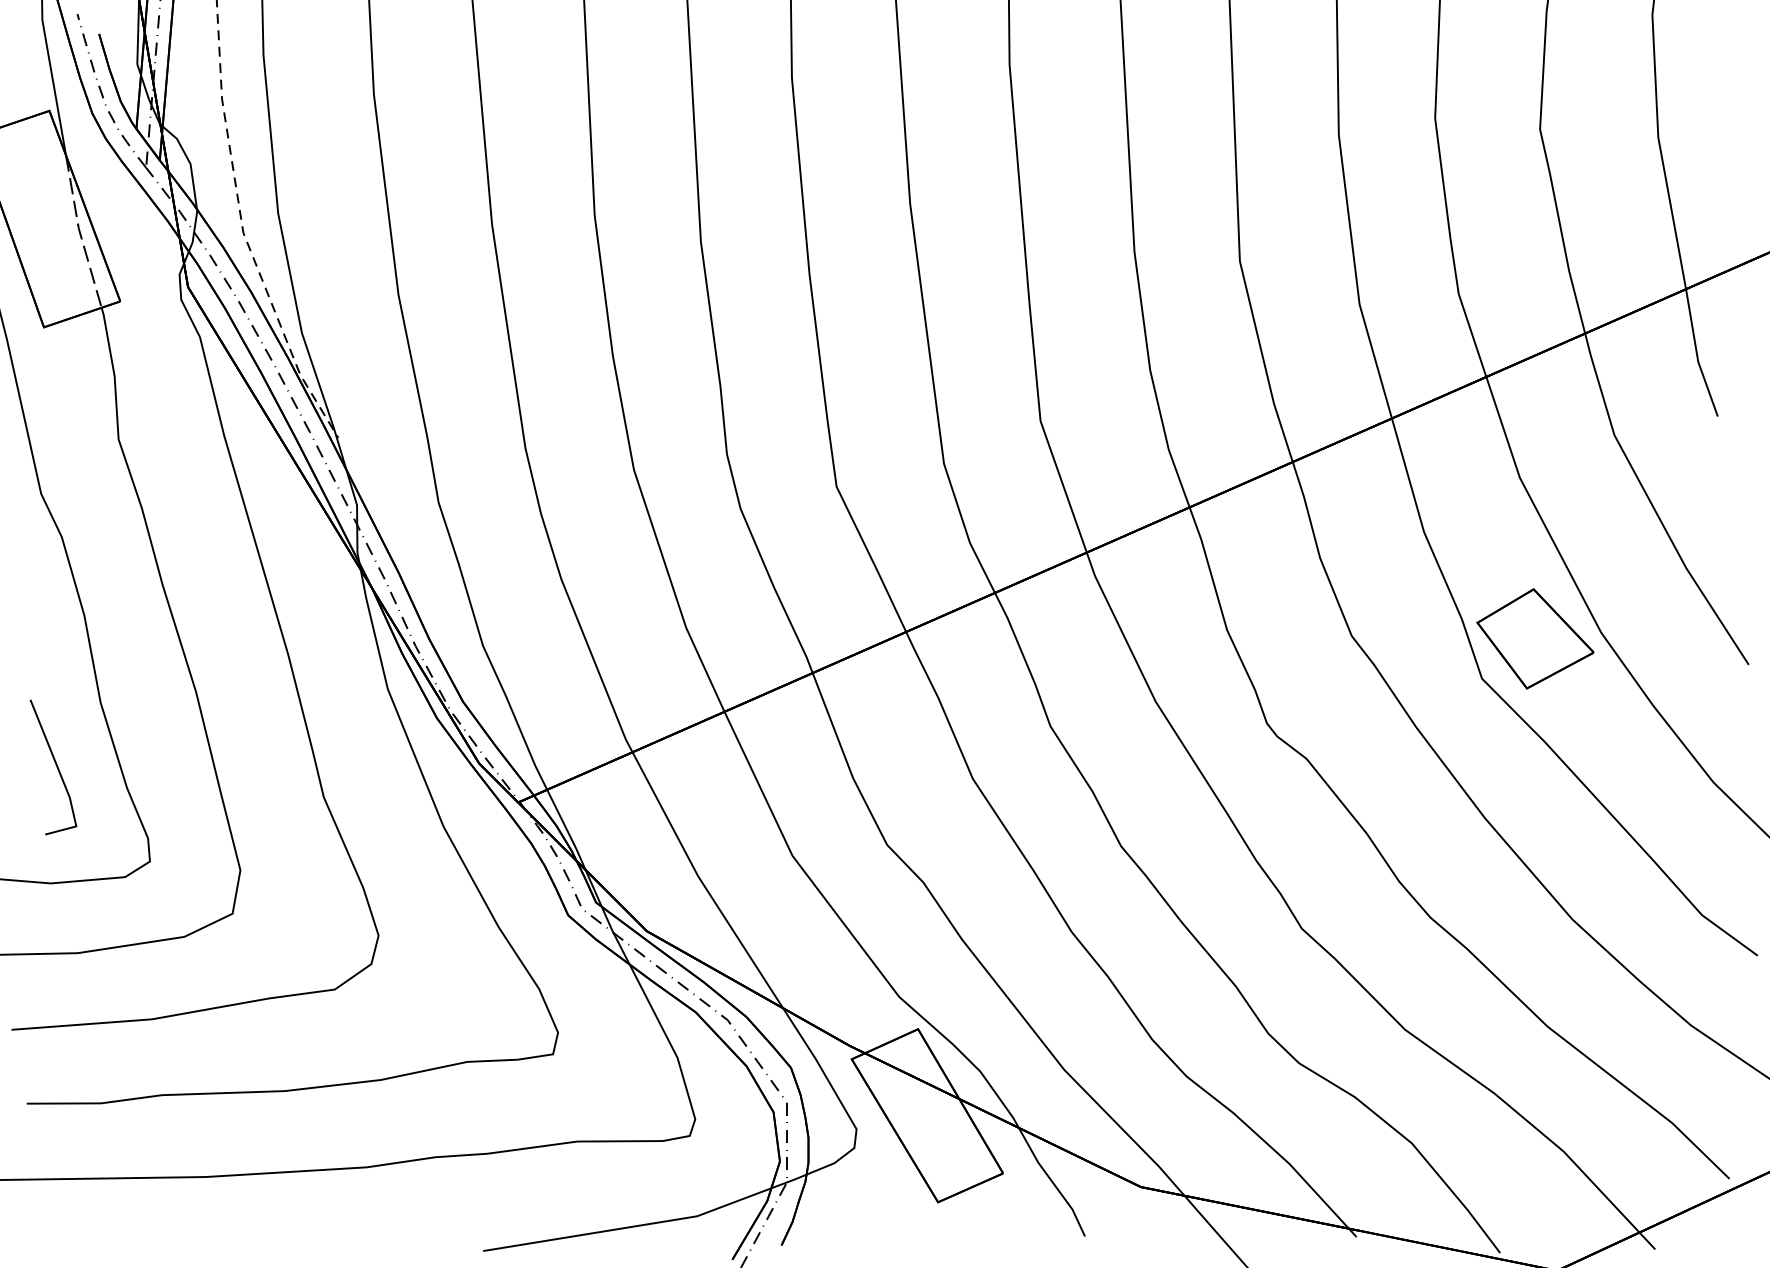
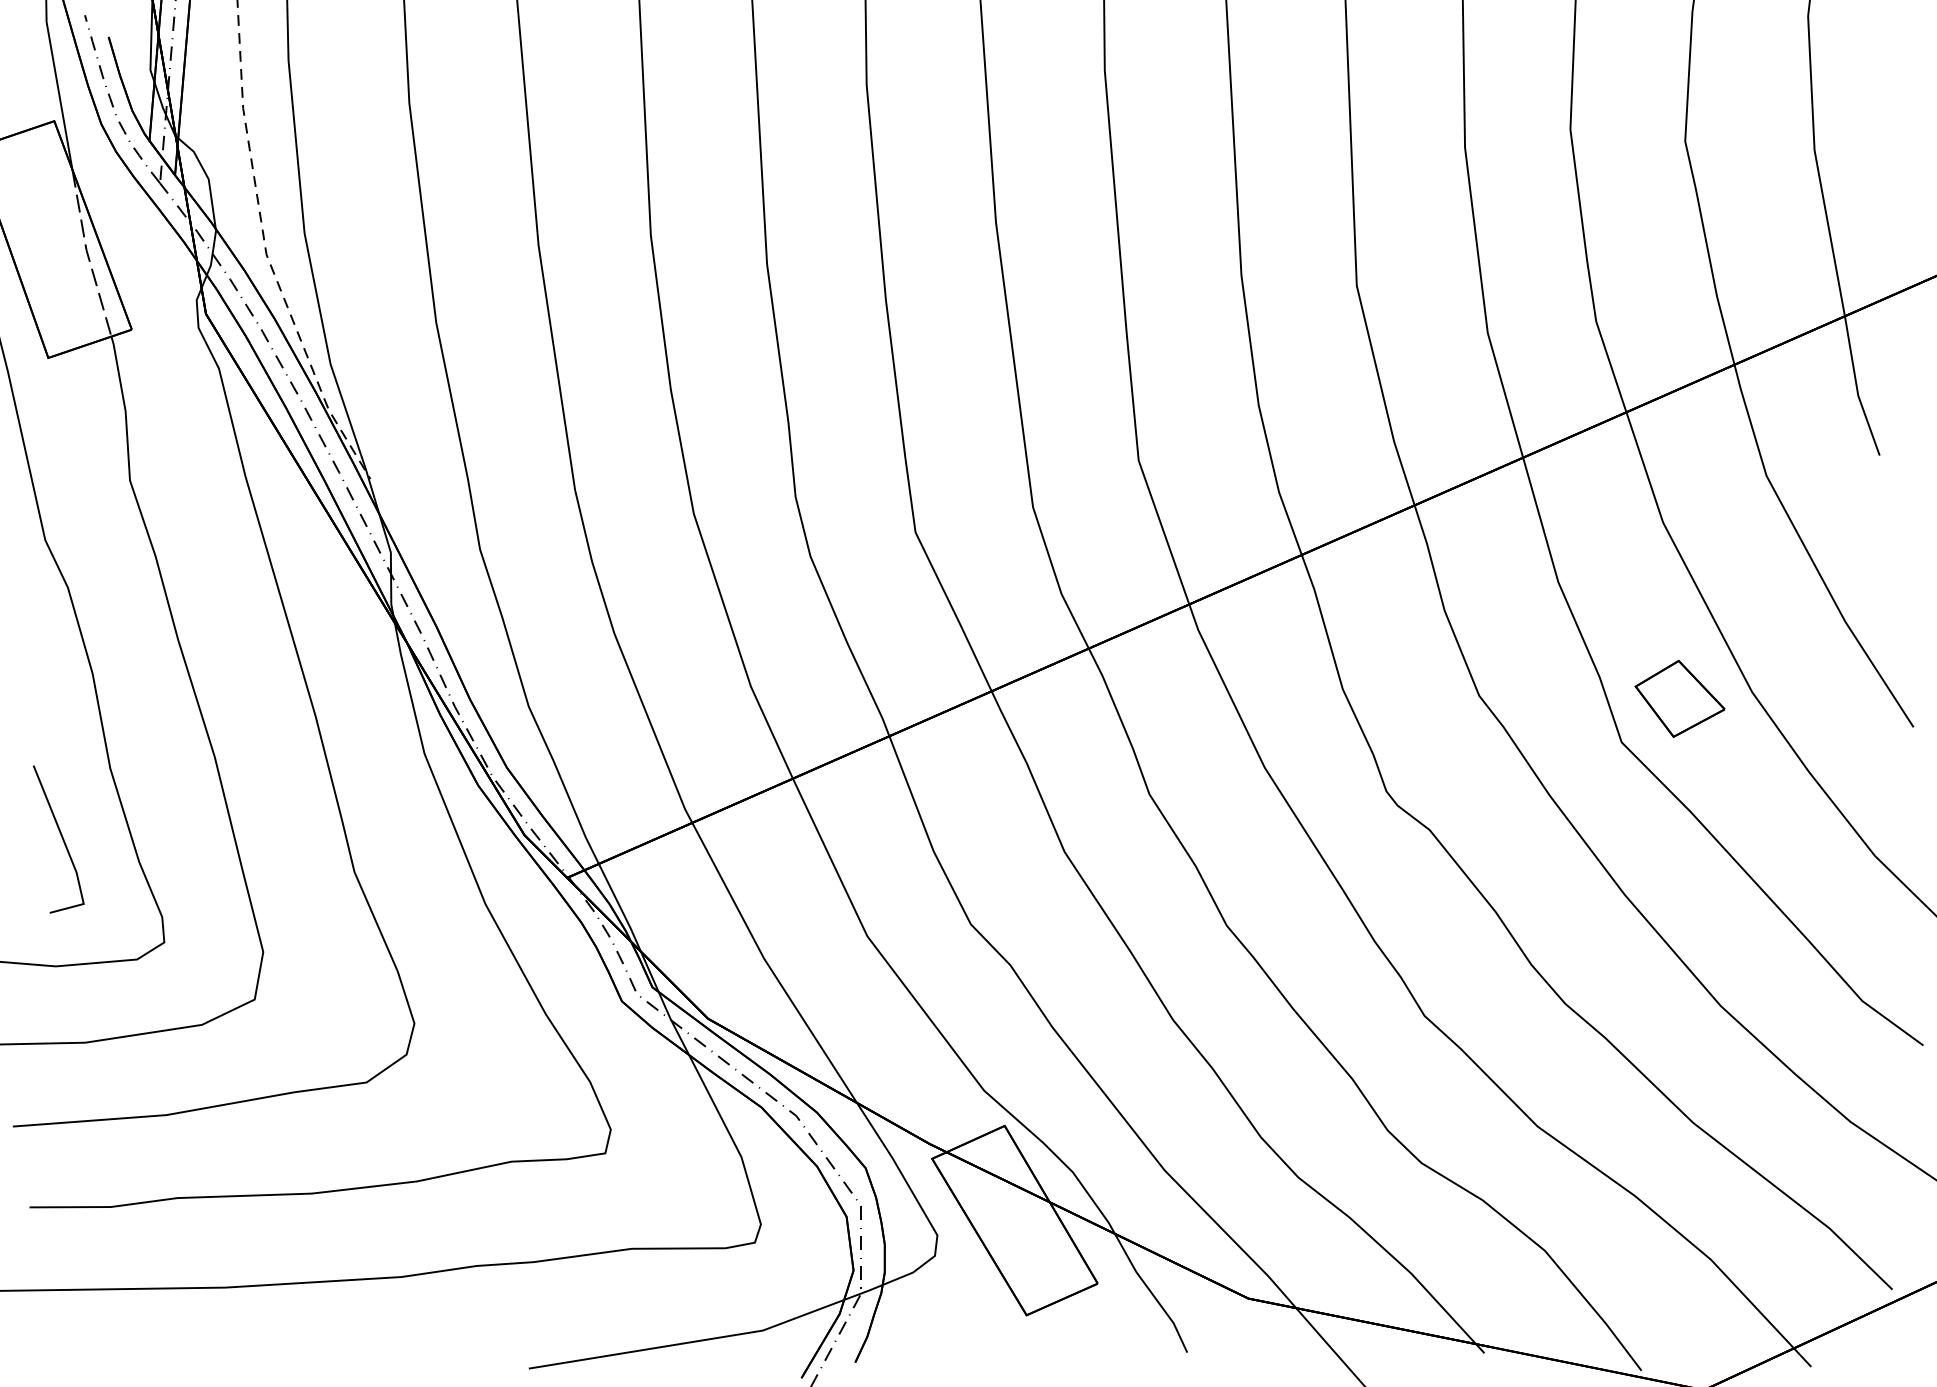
part: (1534, 638) -> (1679, 698), size x0.7

